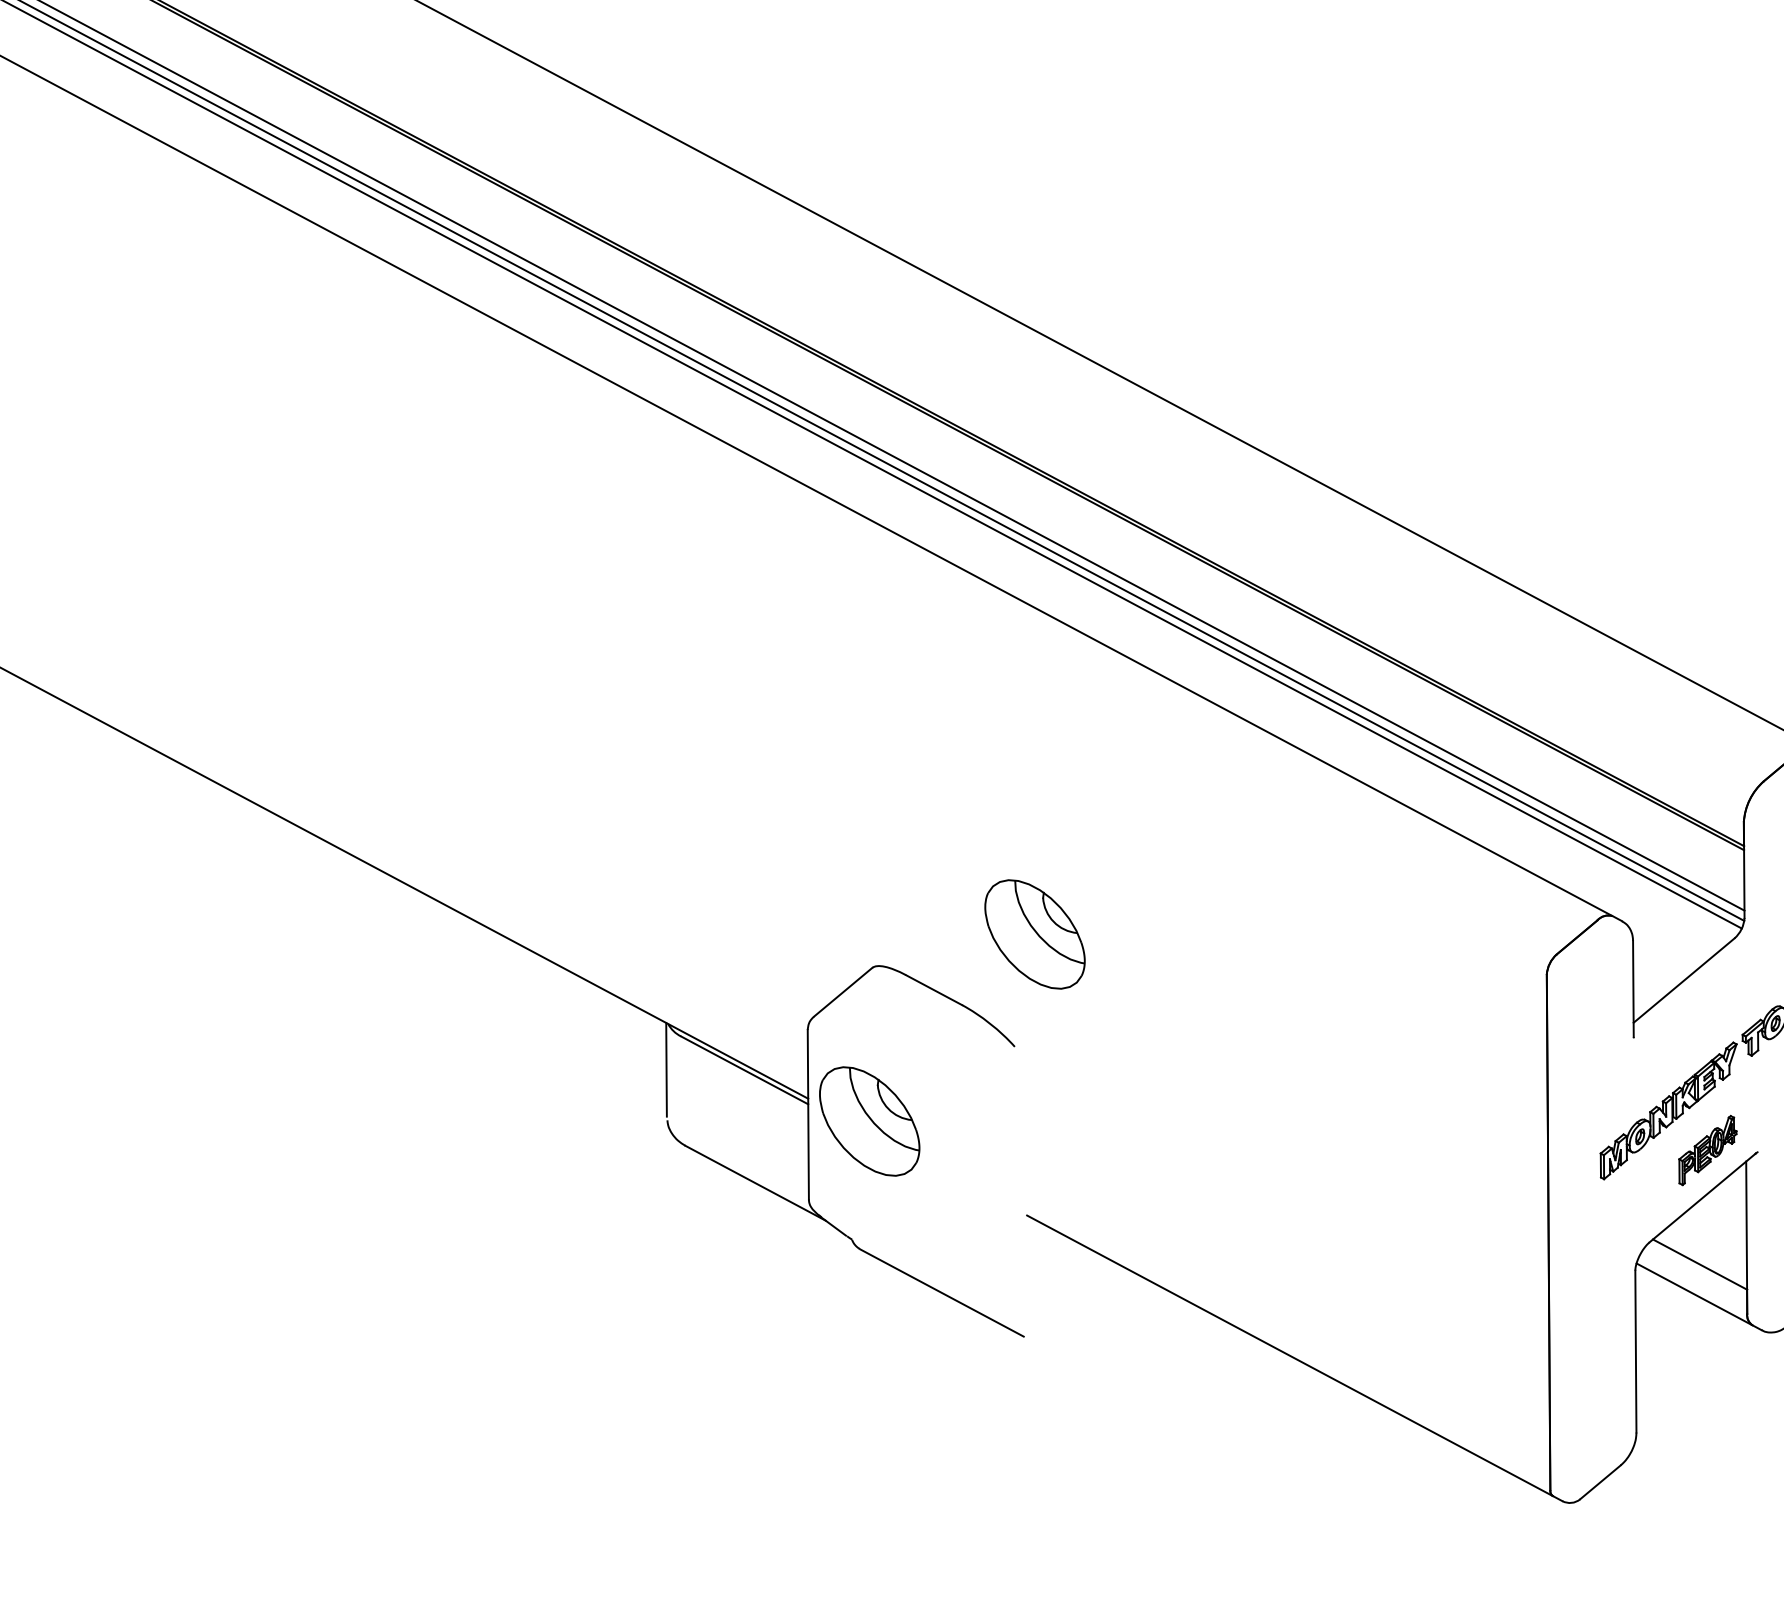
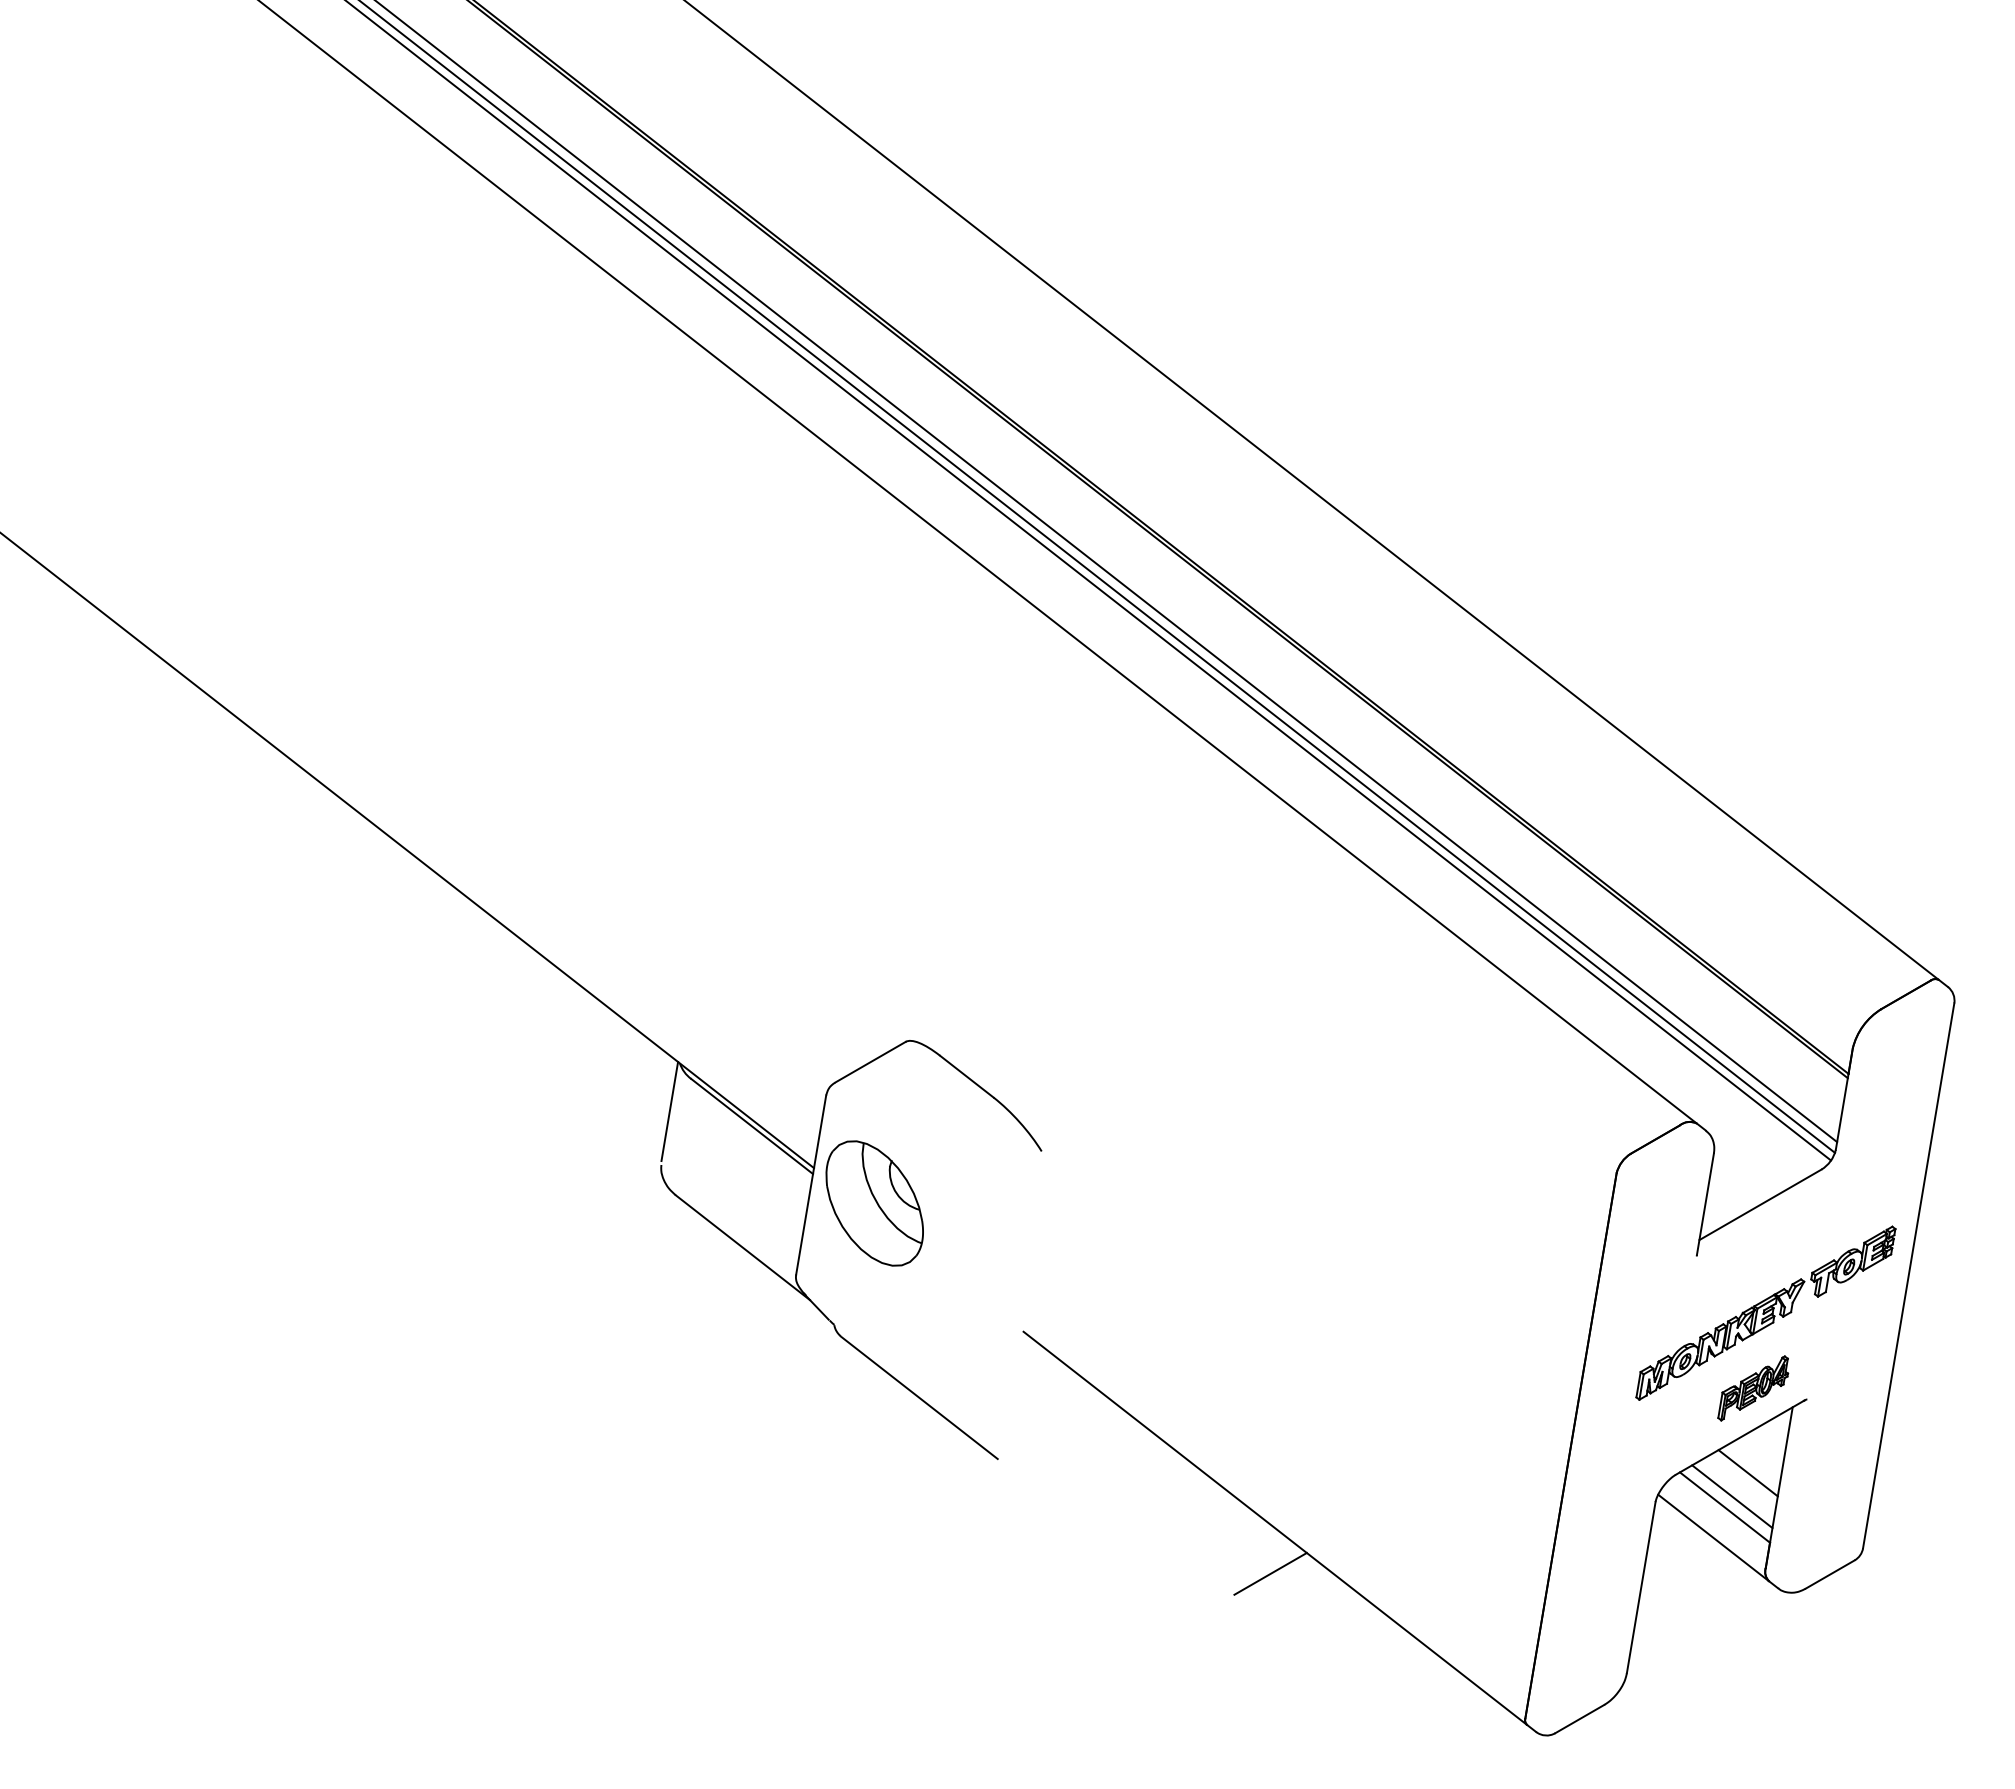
part: (1034, 934) -> (1083, 1036), removed
line: (1715, 1229) -> (1747, 1473), added
line: (1705, 1253) -> (1732, 1496), added
line: (1292, 1398) -> (1270, 1573), added

